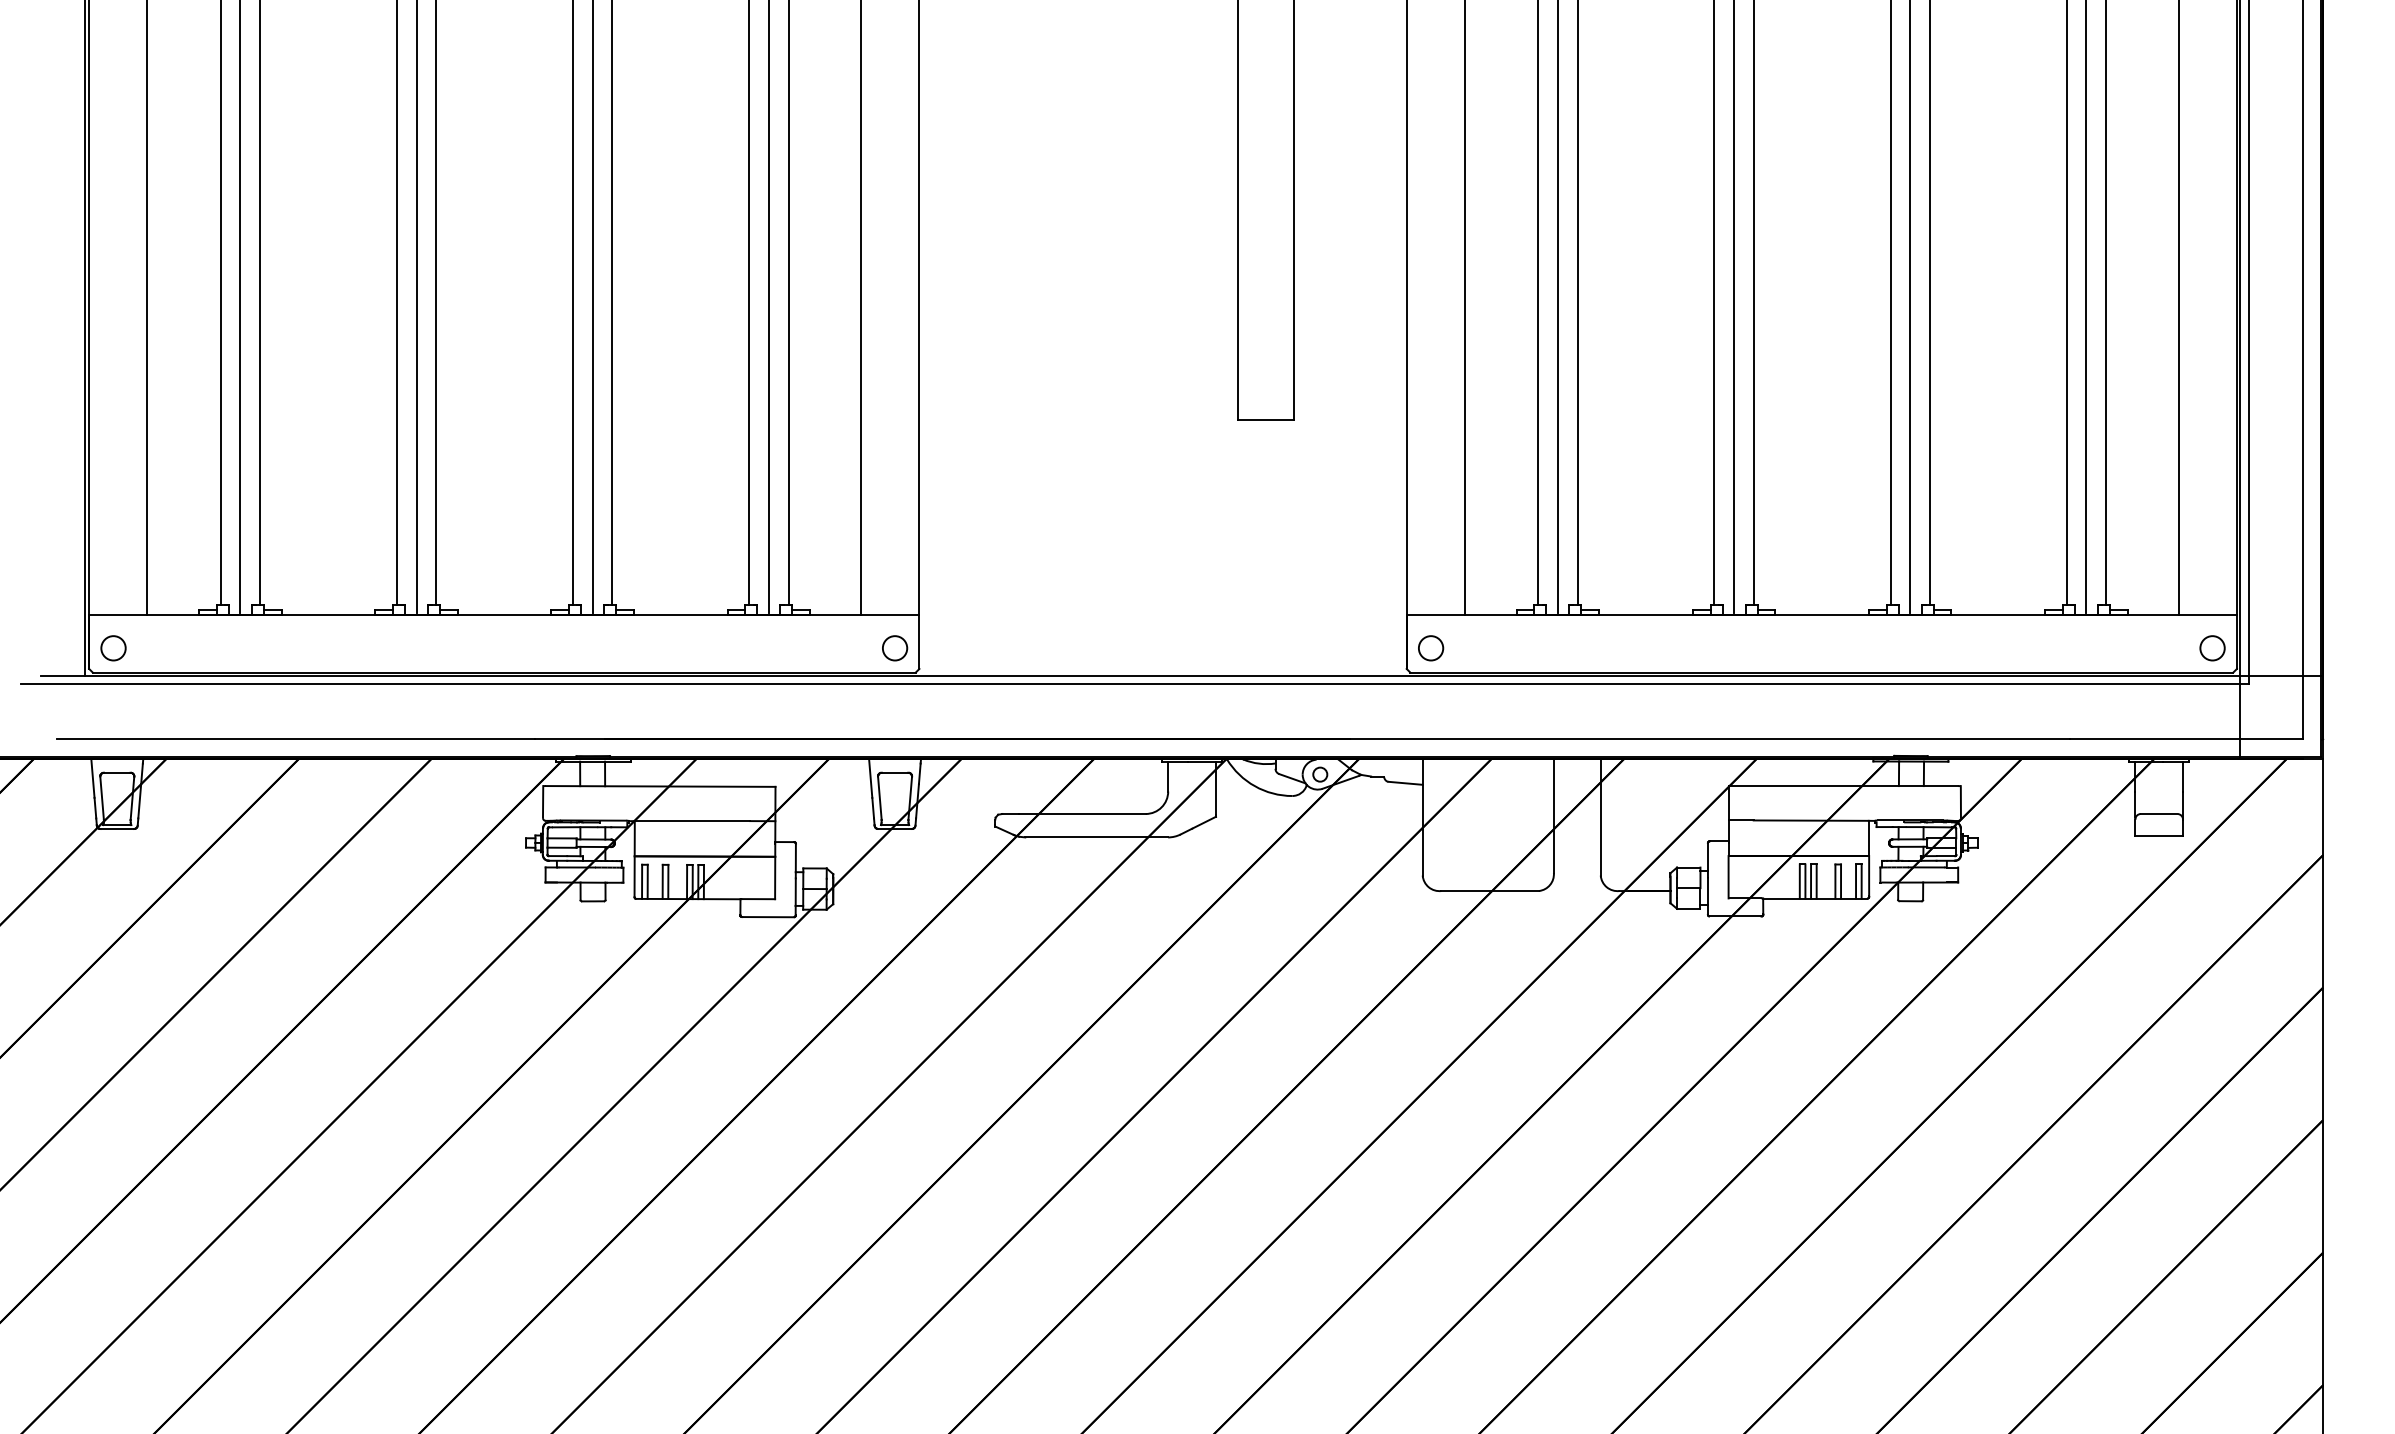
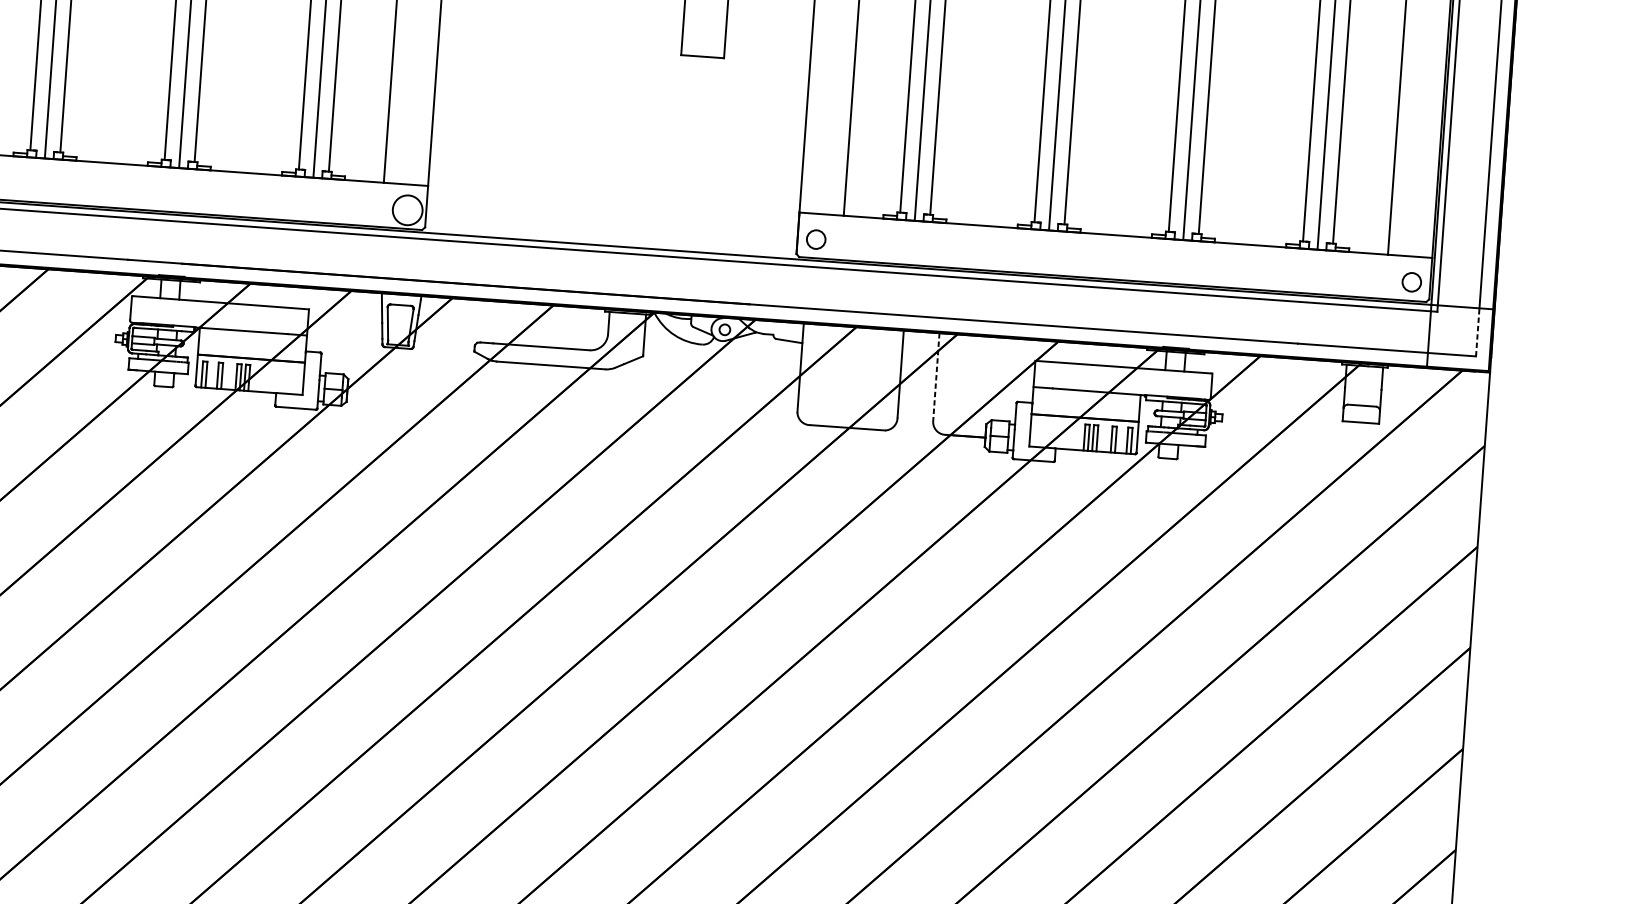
circle: (894, 648) -> (407, 210), size x1.6
line: (2303, 707) -> (1477, 332), solid -> dashed
line: (1600, 817) -> (936, 377), solid -> dashed

